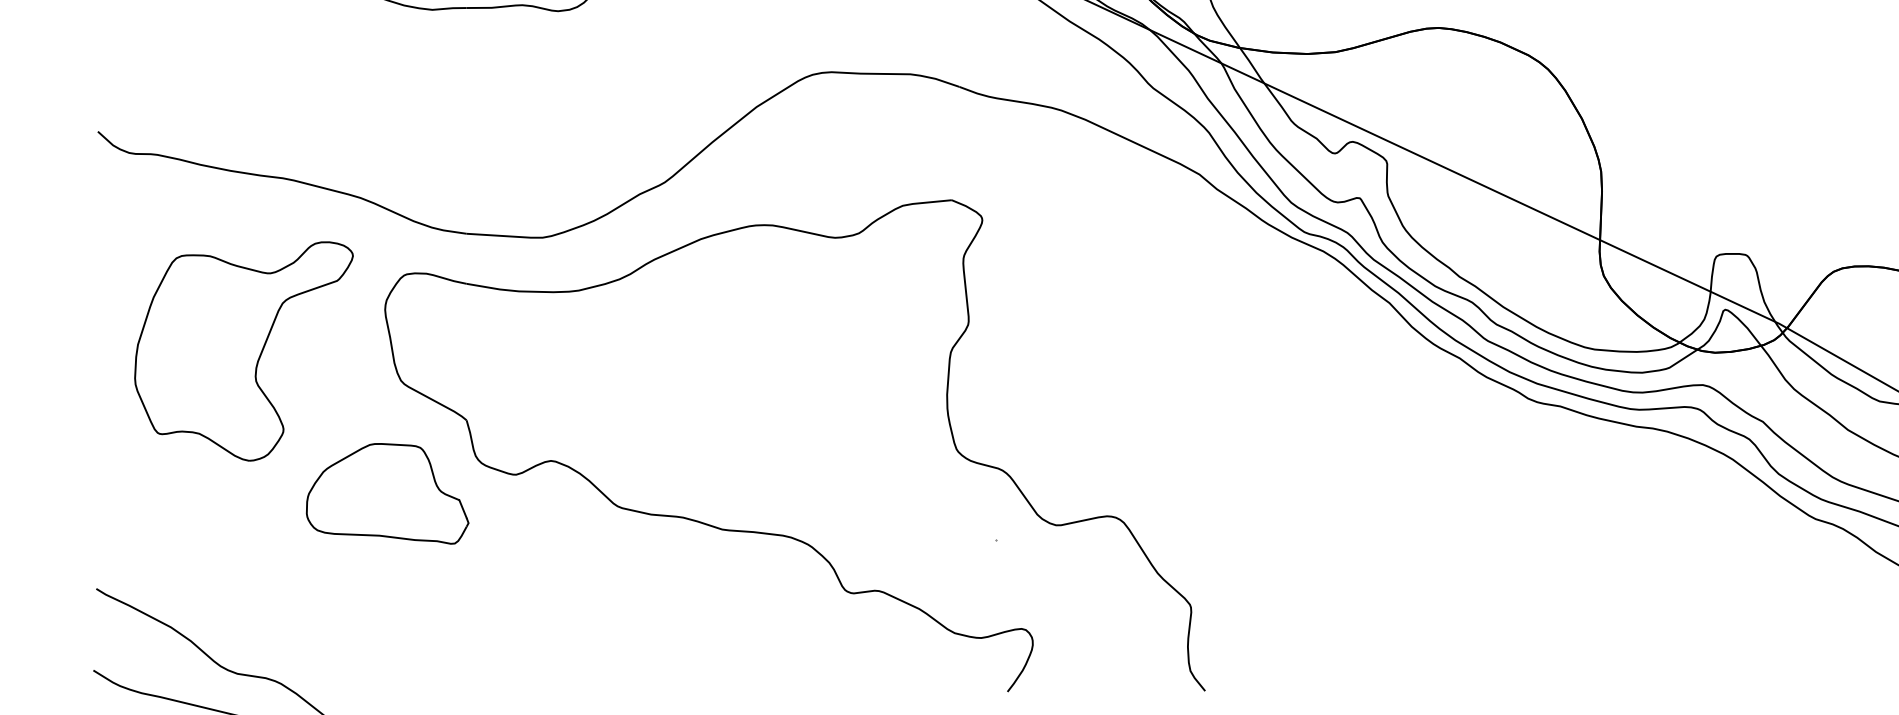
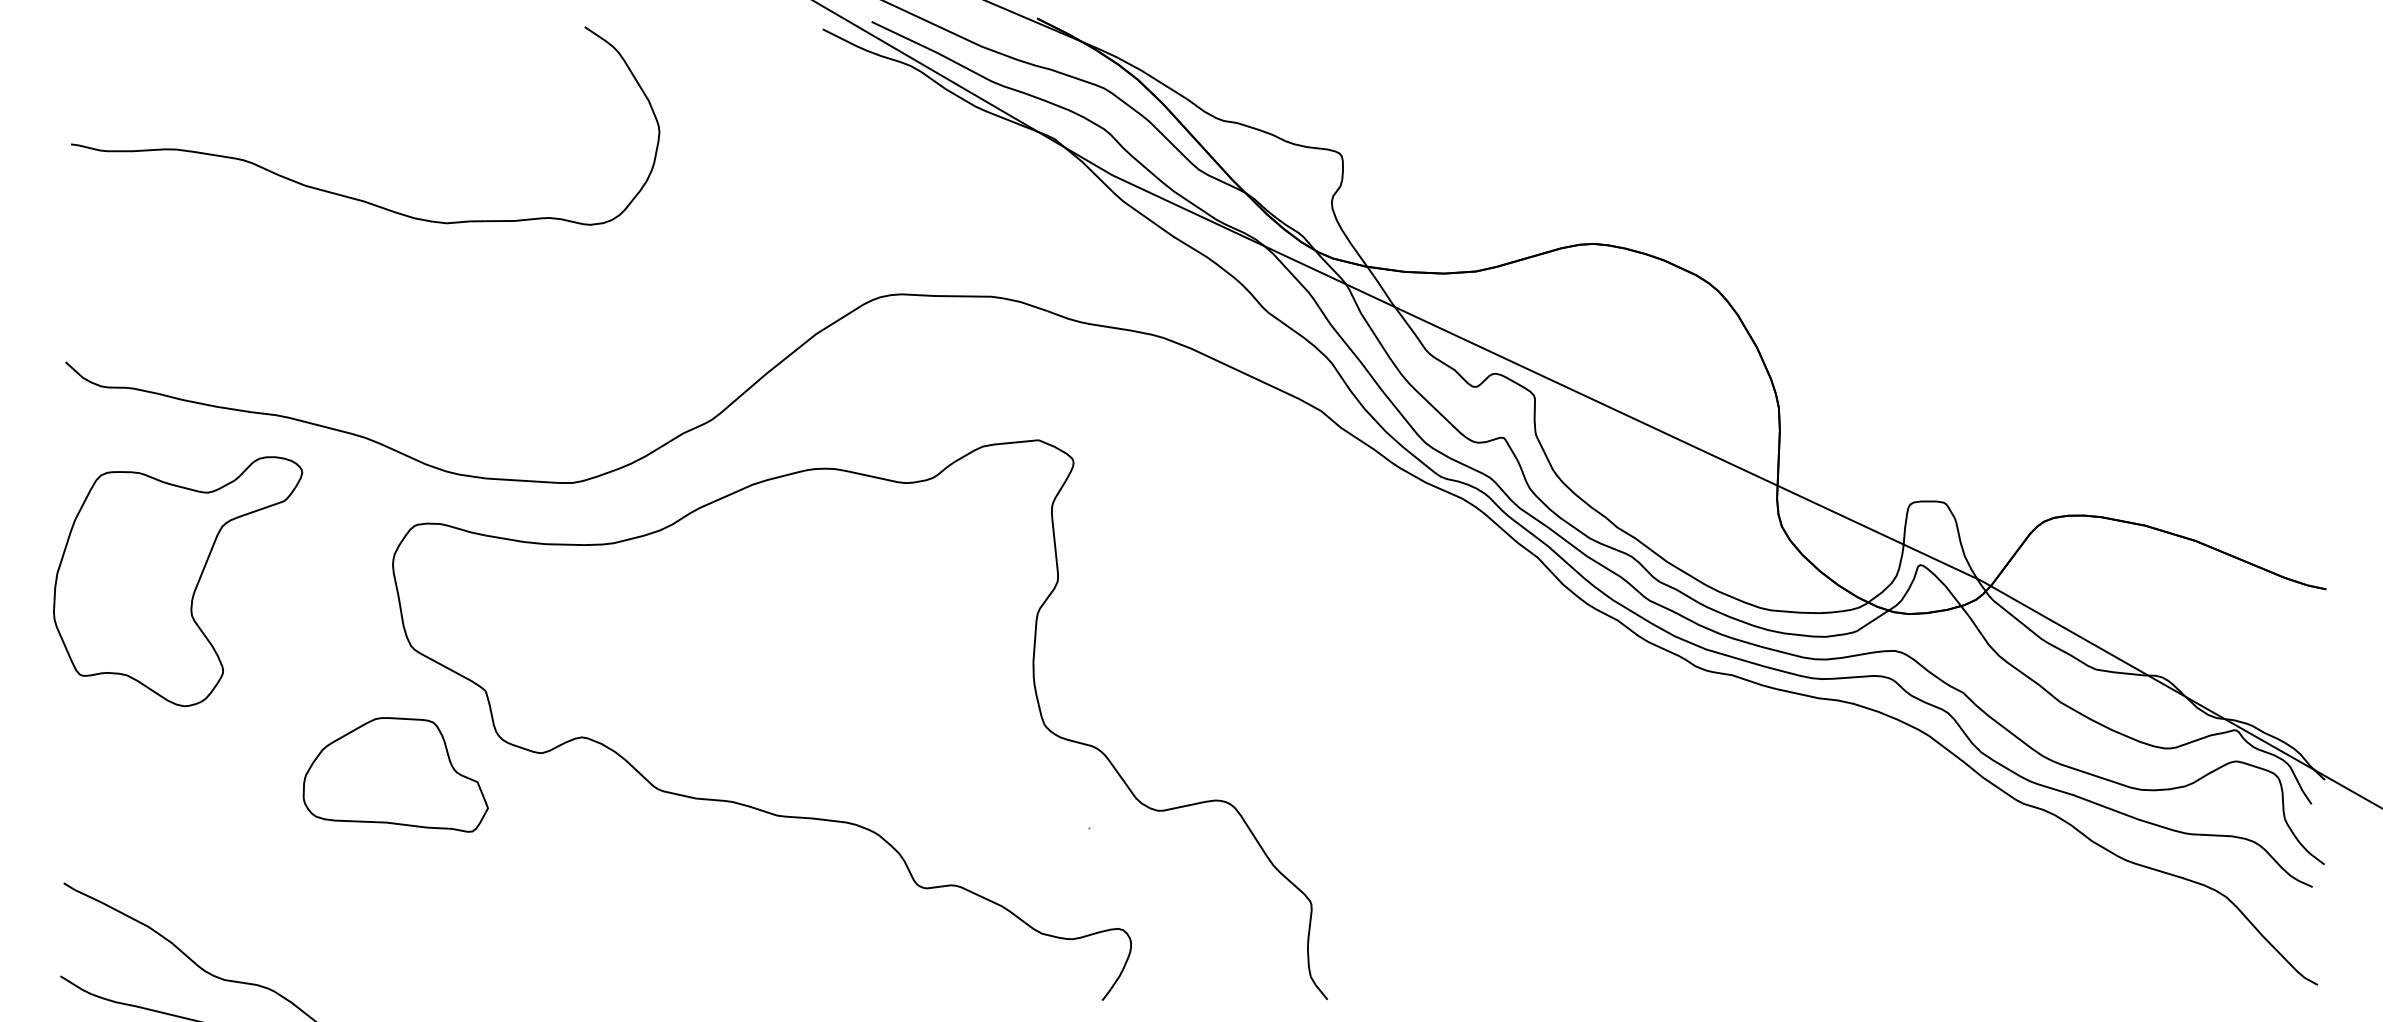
part: (244, 351) -> (178, 581), moved

